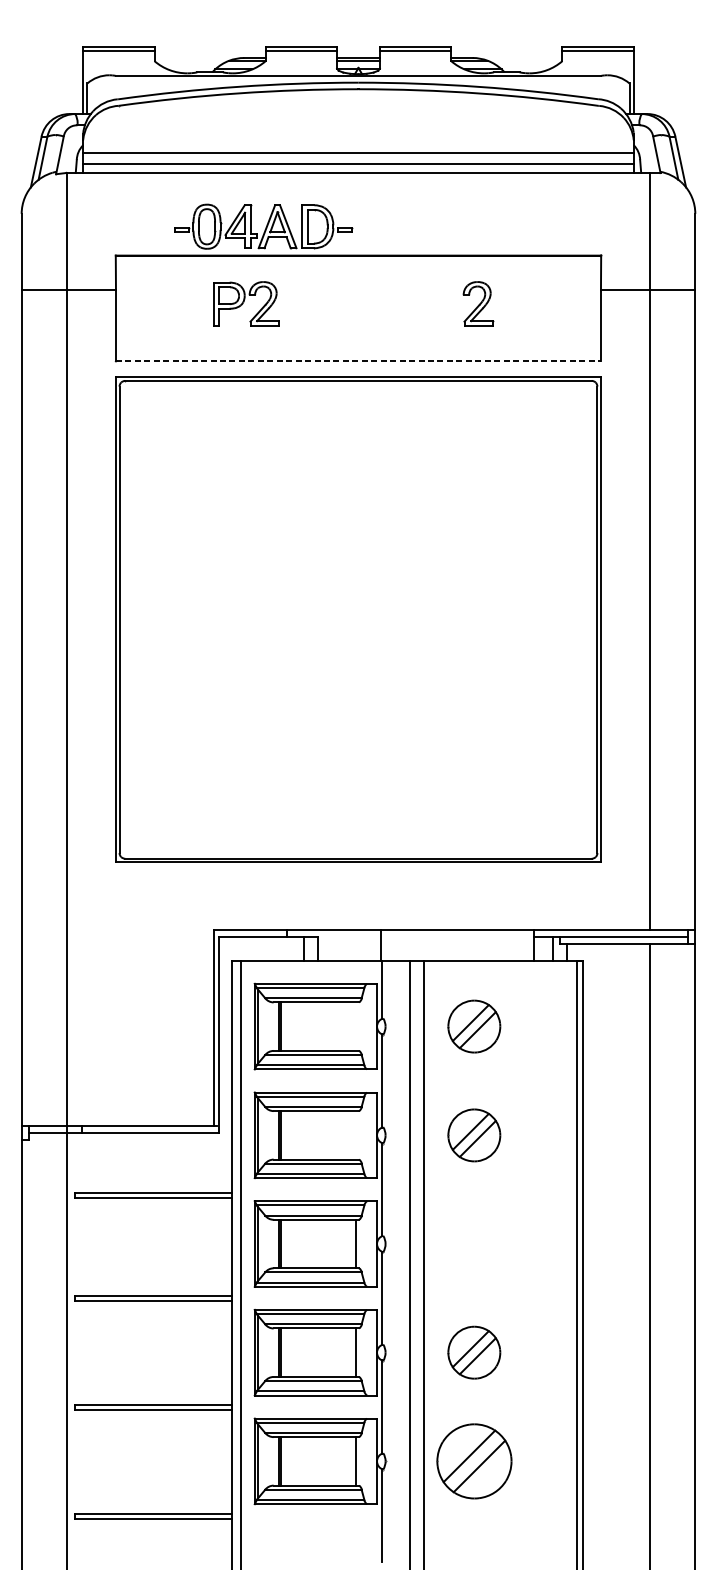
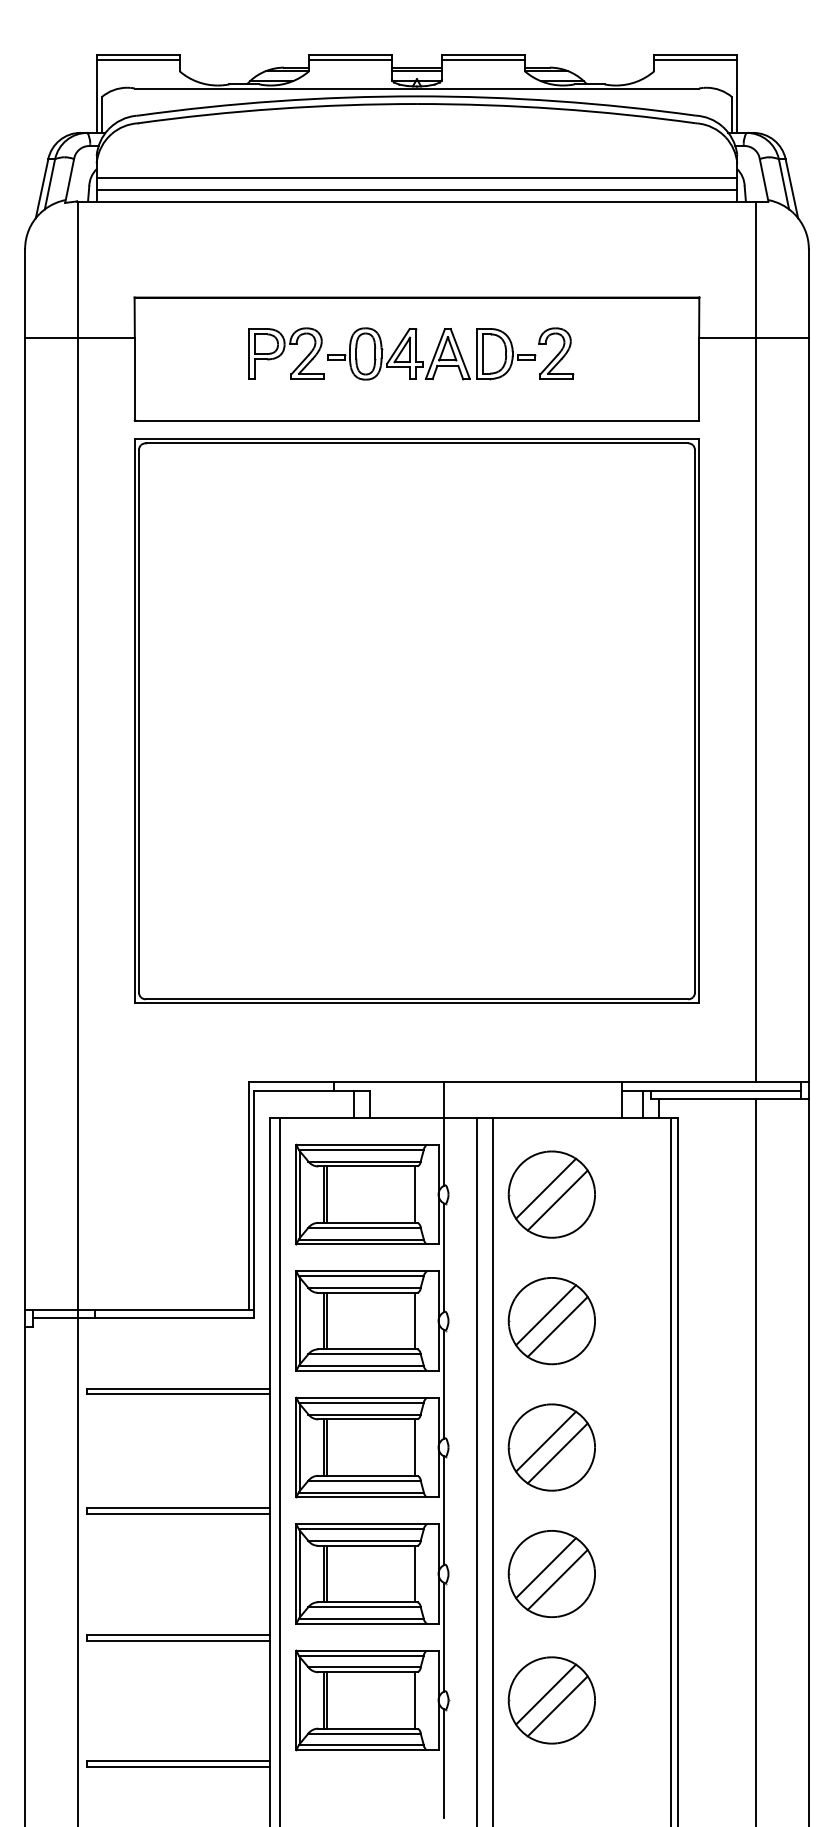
part: (263, 226) -> (431, 353), moved
line: (358, 361) -> (417, 420), dashed -> solid
line: (356, 1026) -> (414, 1194), added
part: (474, 1026) -> (551, 1194), size x1.43
line: (356, 1134) -> (414, 1320), added
part: (474, 1135) -> (551, 1321), size x1.43
part: (474, 1243) -> (551, 1447), added
part: (474, 1352) -> (551, 1573), size x1.43

